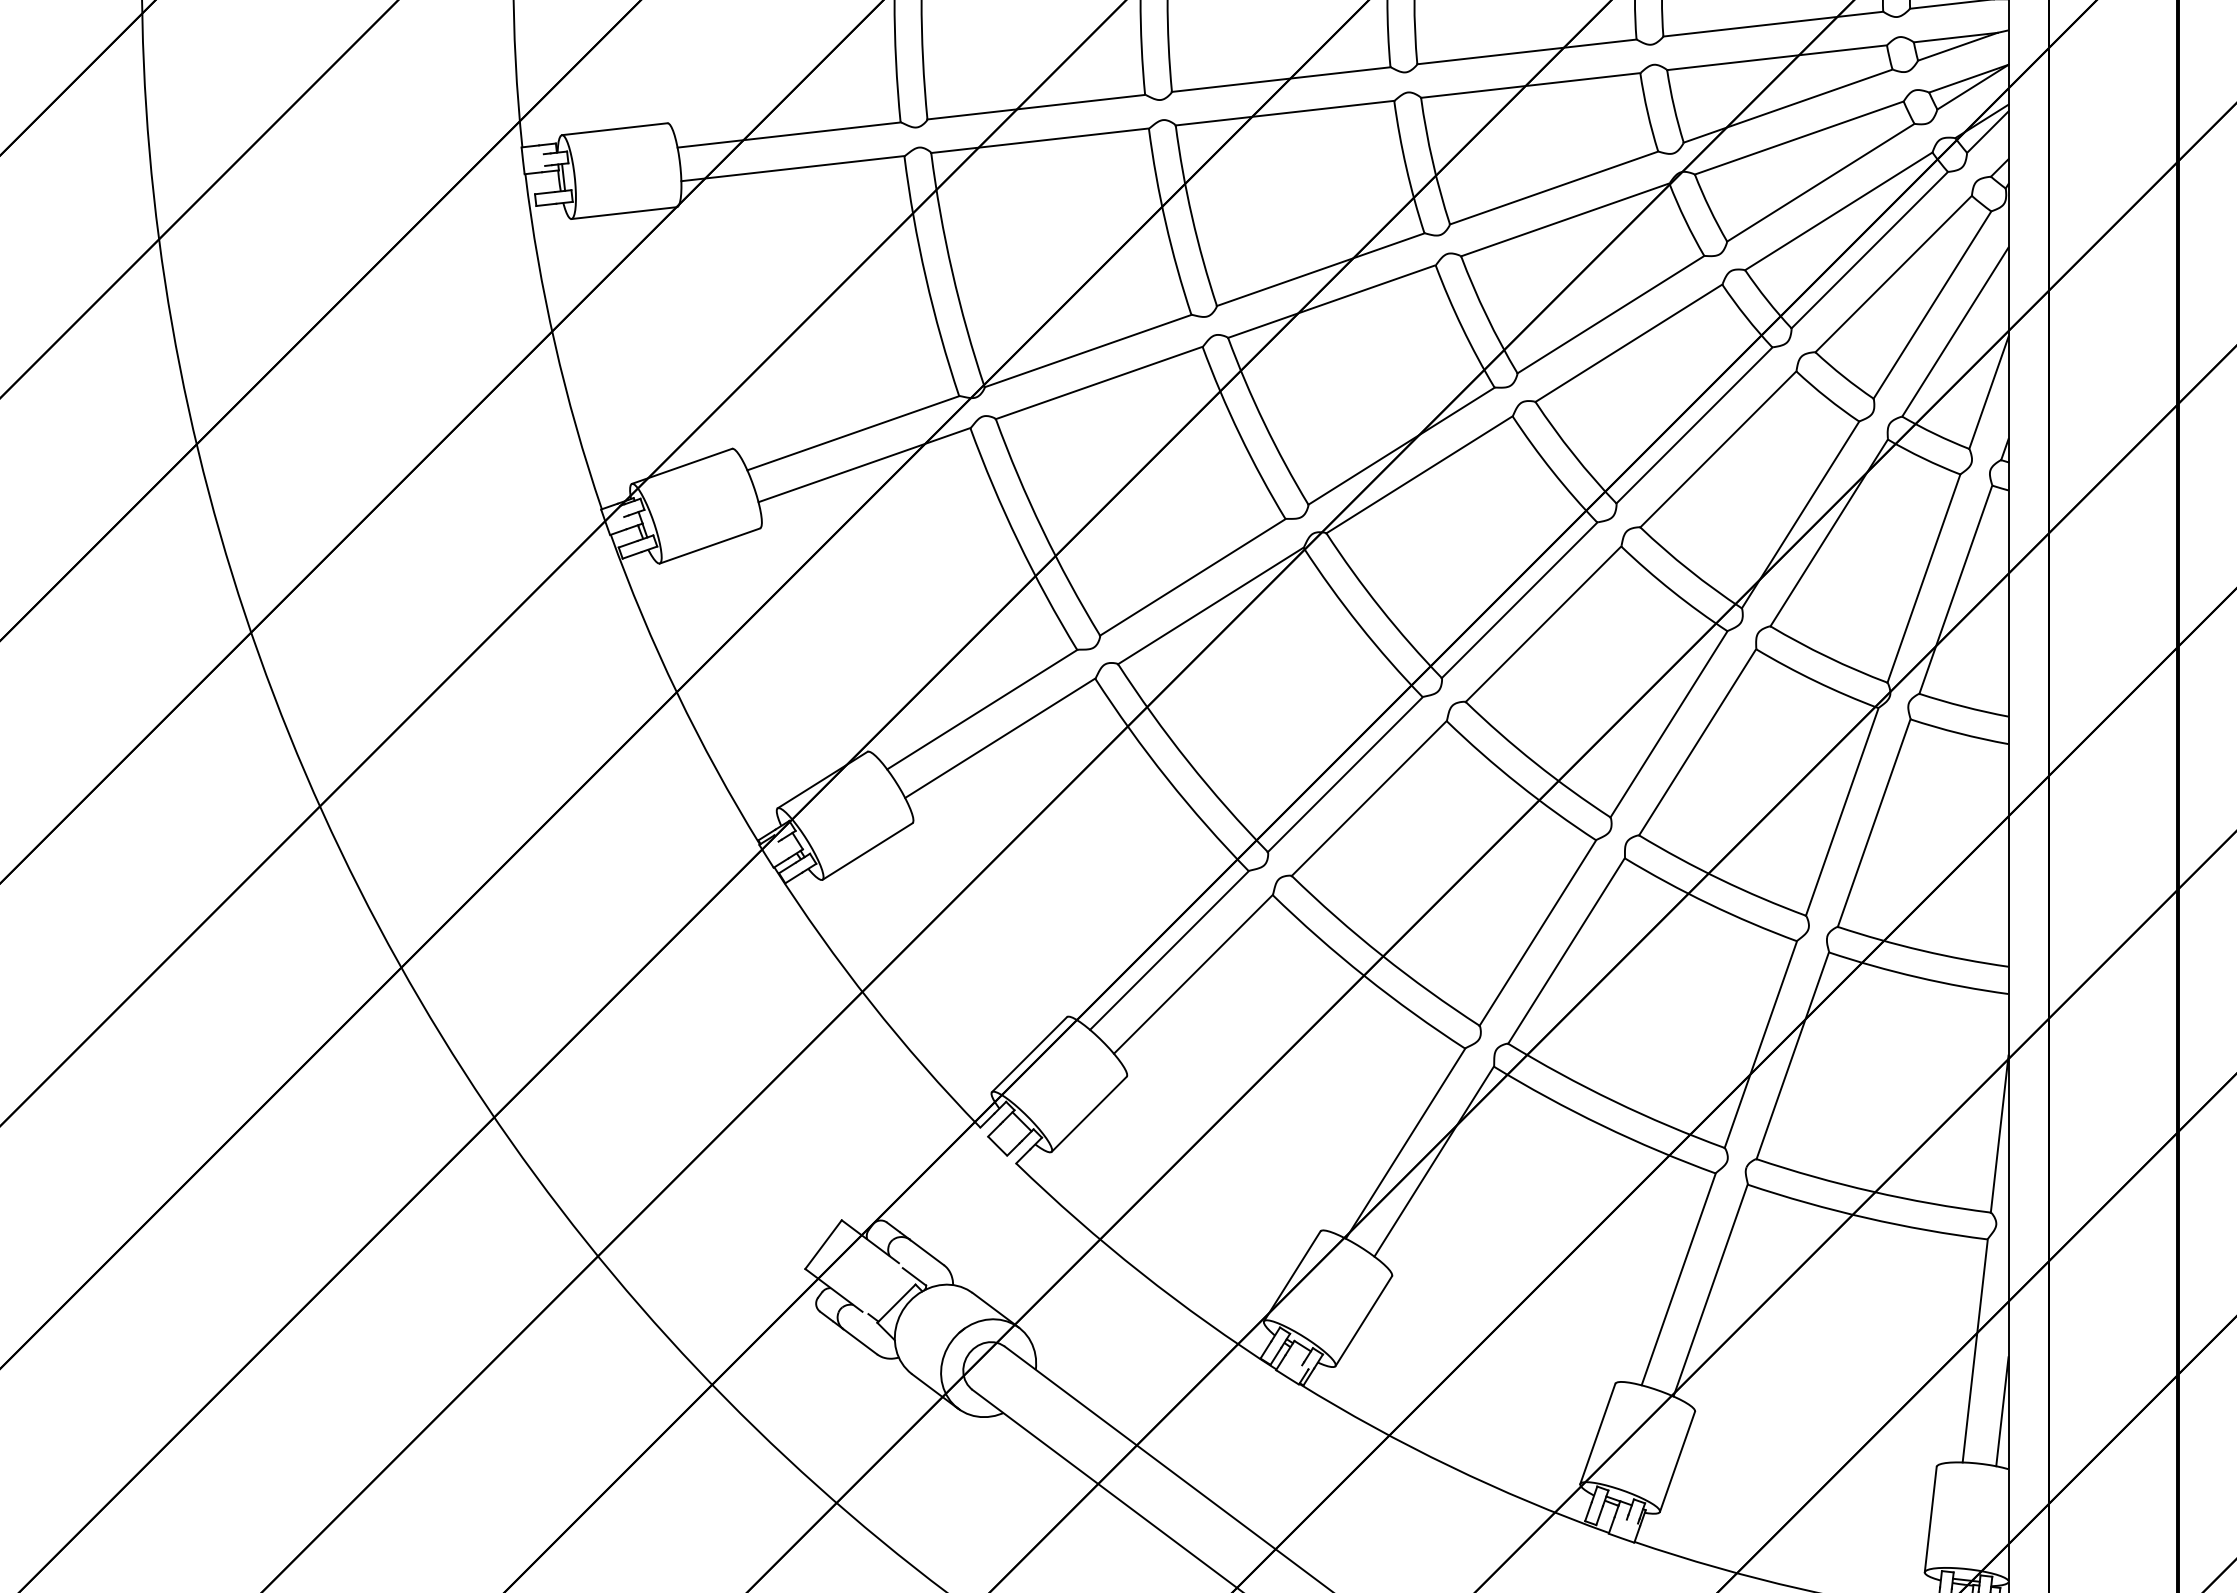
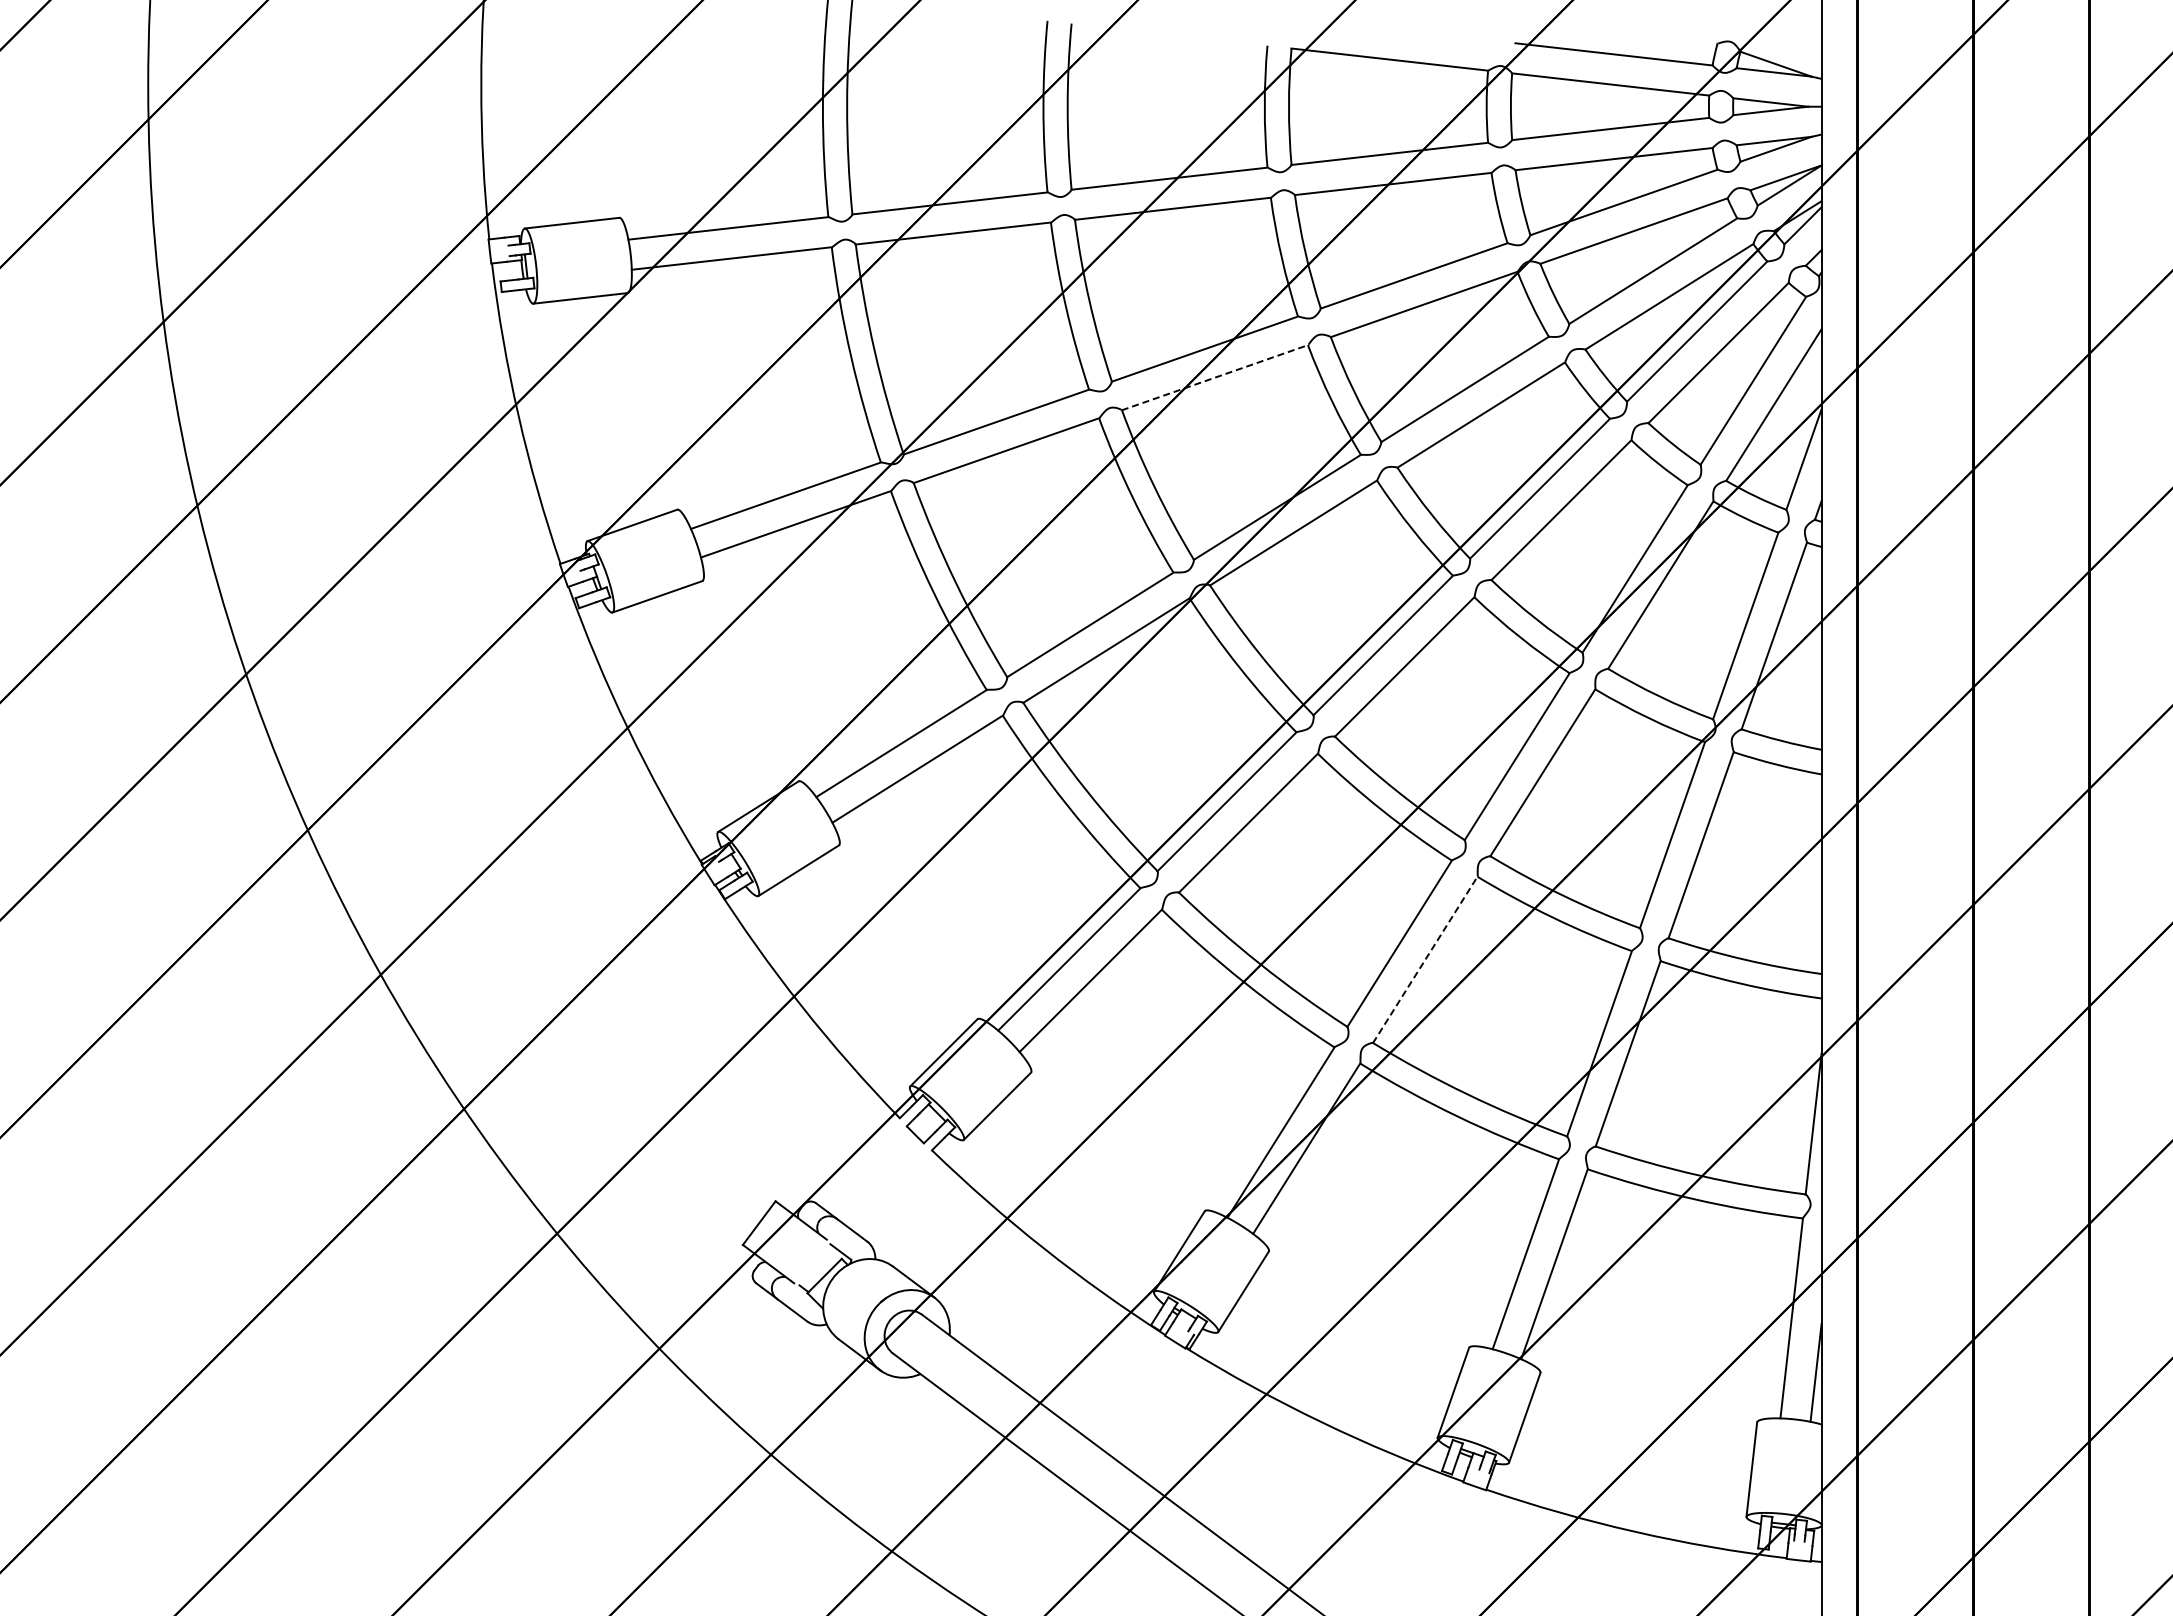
line: (1331, 301) -> (1214, 377), solid -> dashed
line: (1566, 950) -> (1425, 959), solid -> dashed

